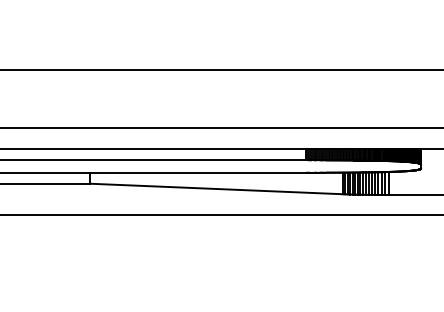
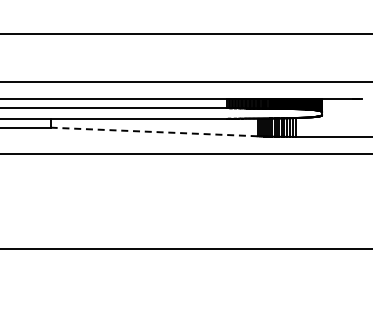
line: (216, 188) -> (154, 131), solid -> dashed

